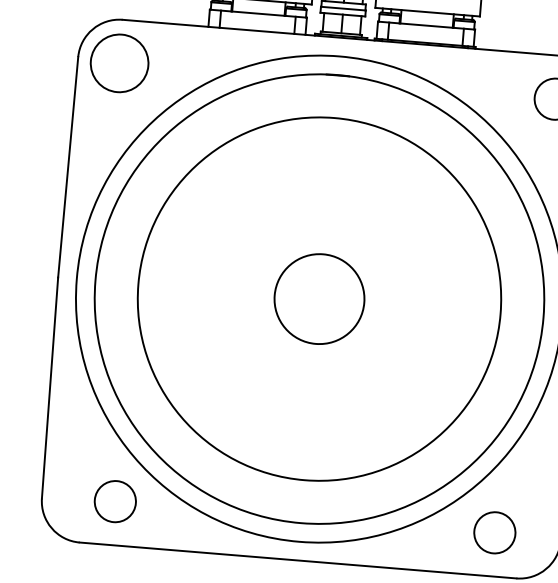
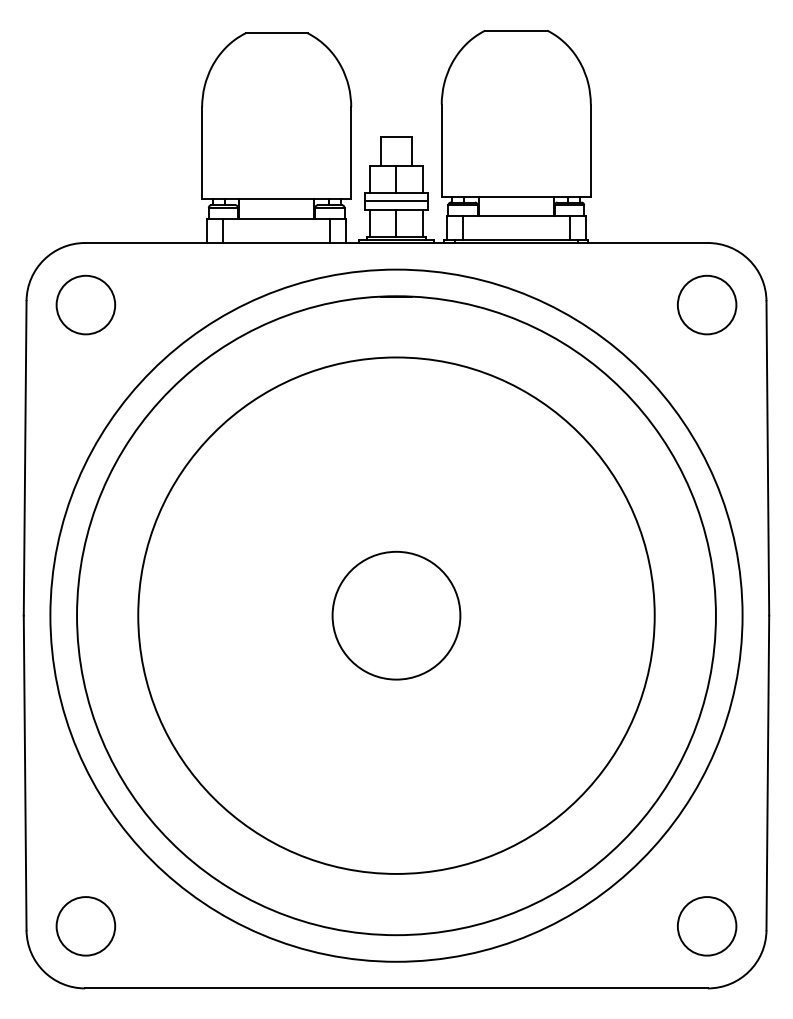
circle: (119, 62) -> (85, 304), size x0.71
circle: (115, 501) -> (85, 926), moved
circle: (495, 532) -> (707, 926), moved

